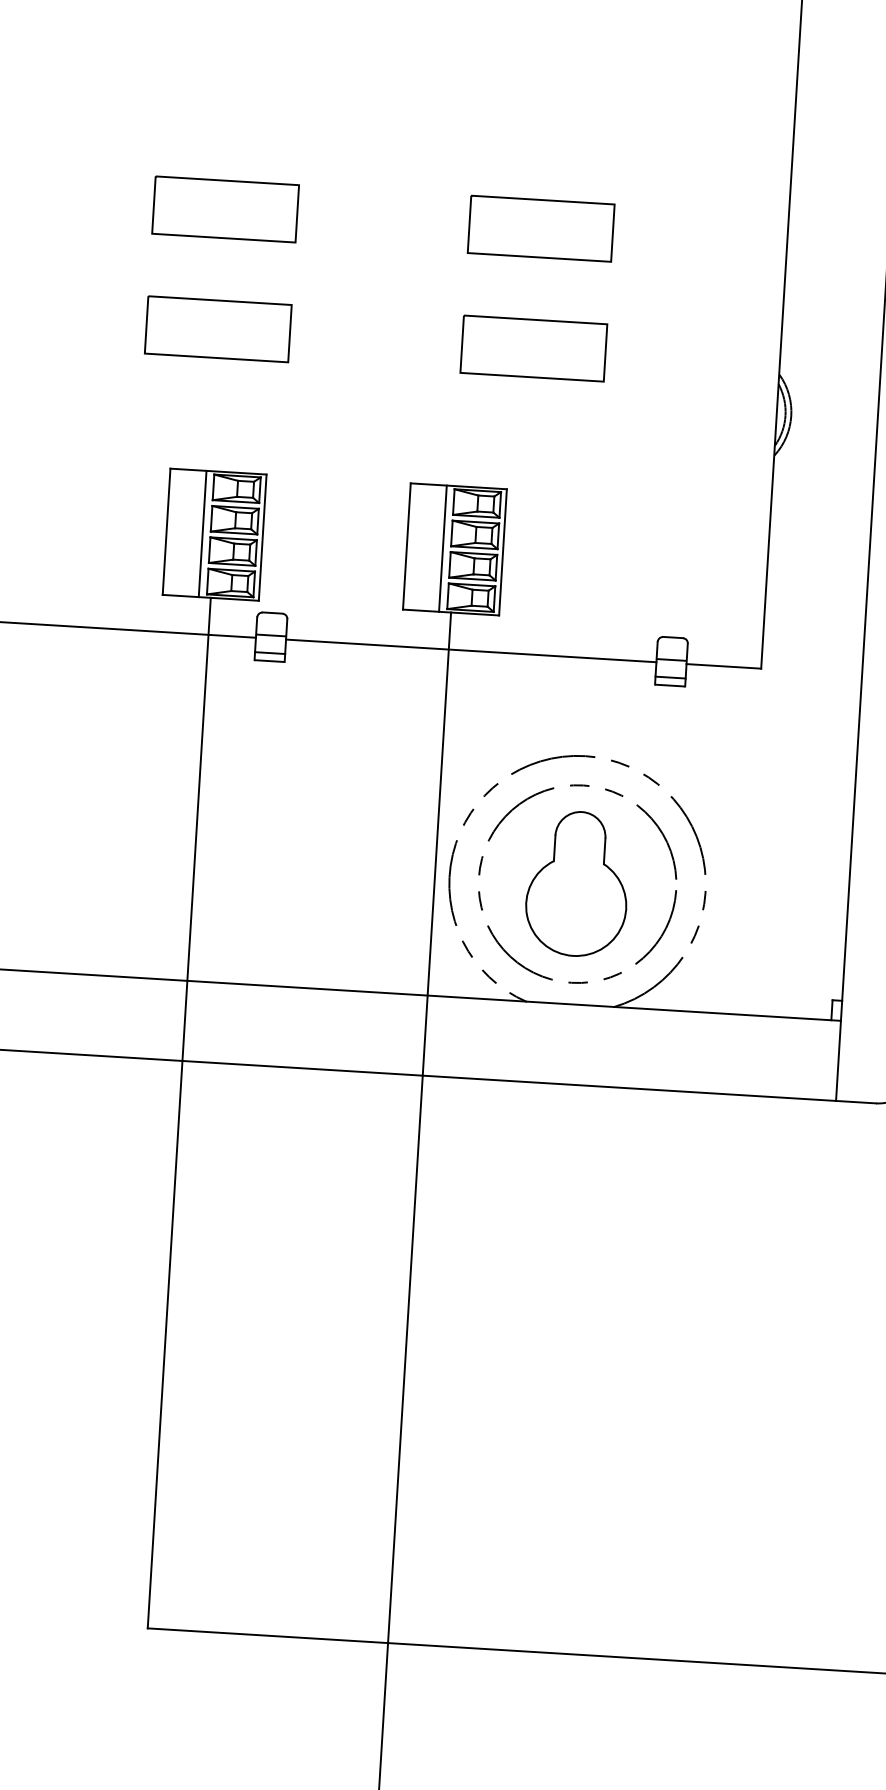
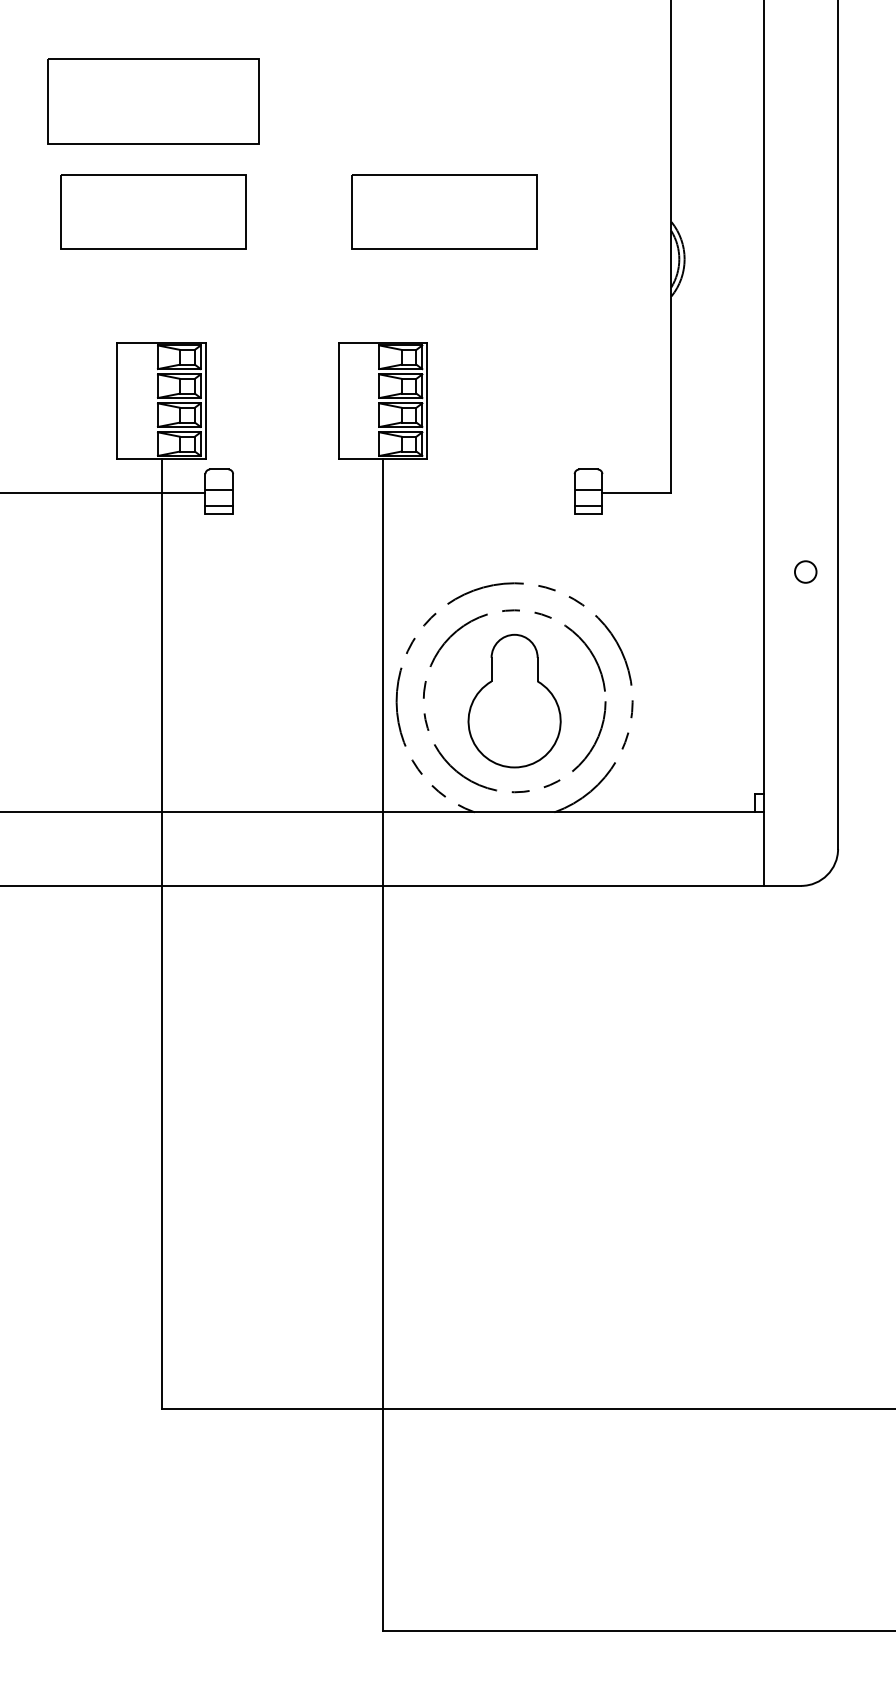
part: (225, 209) -> (153, 101), size x1.6
part: (541, 228) -> (444, 101), removed
part: (218, 328) -> (153, 211), size x1.4
part: (534, 348) -> (444, 211), size x1.4
line: (202, 533) -> (150, 400), removed
line: (443, 548) -> (372, 400), removed
line: (470, 651) -> (403, 493), removed

